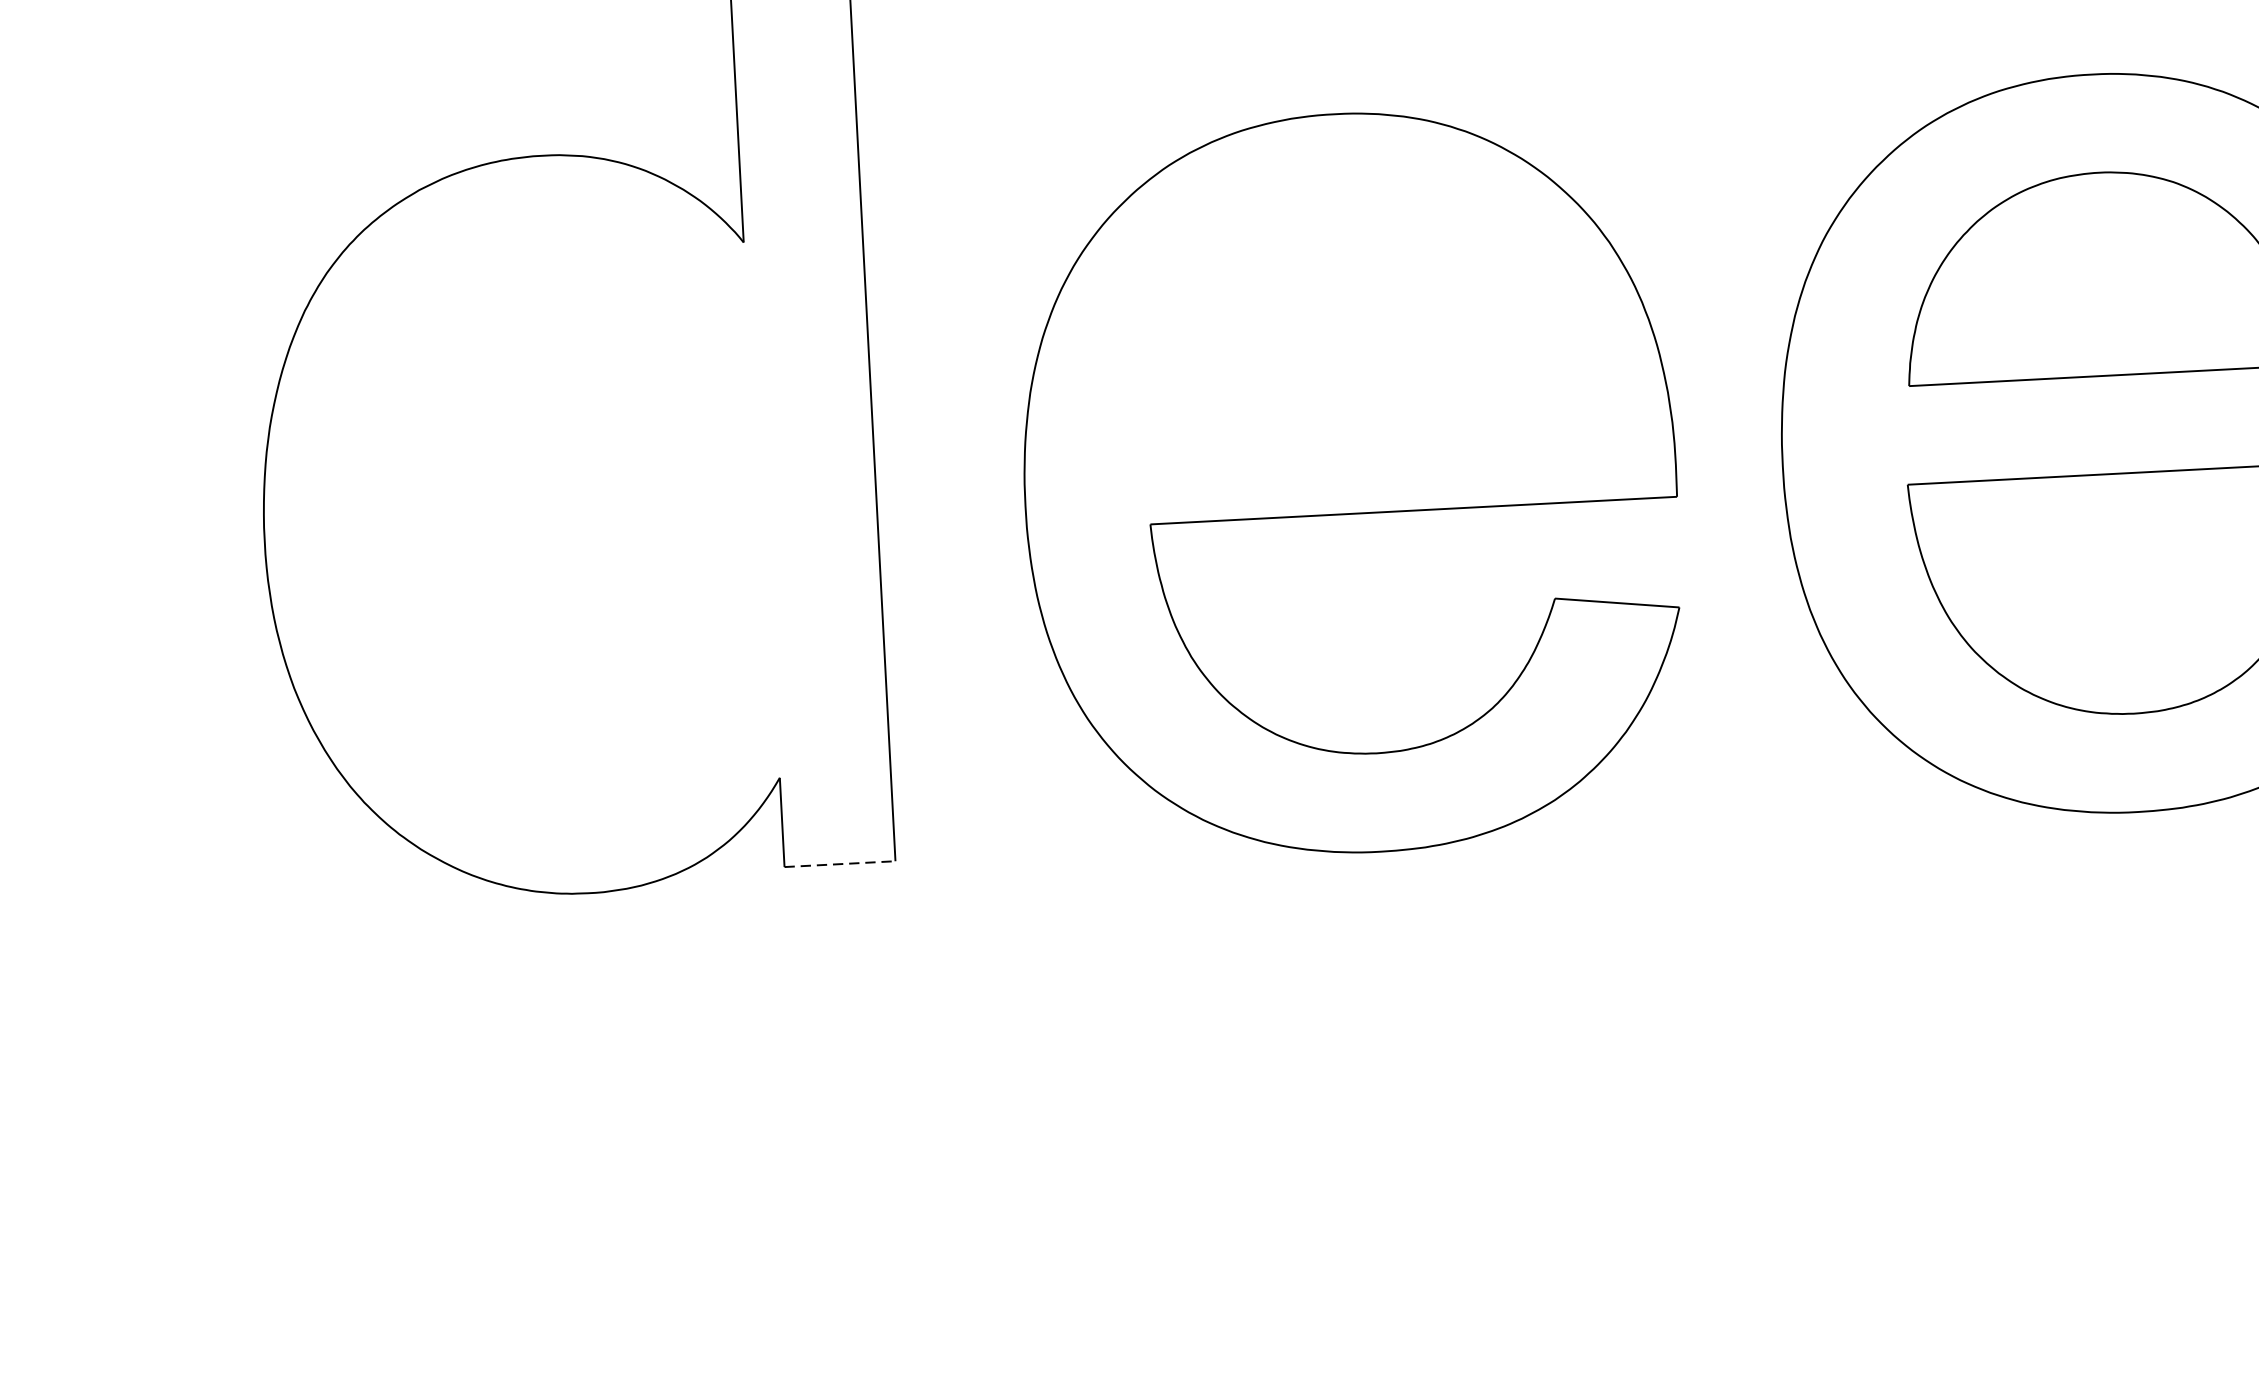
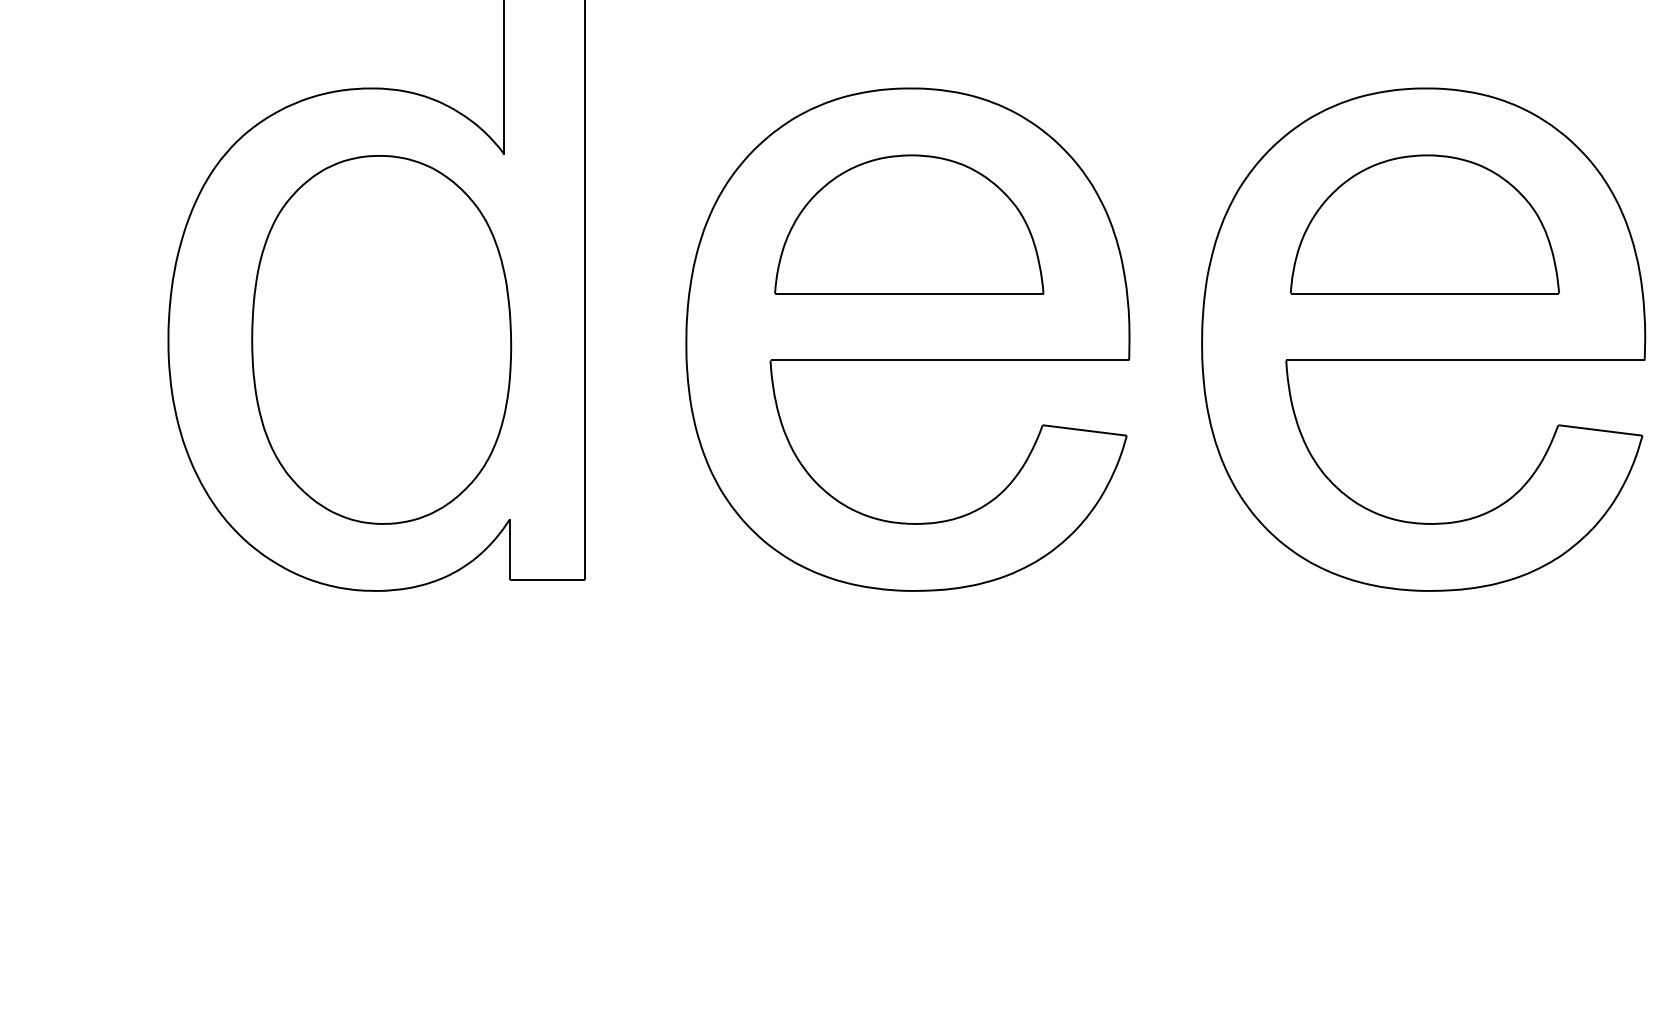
part: (1344, 314) -> (909, 224), added
part: (577, 523) -> (381, 339), added
line: (839, 864) -> (547, 580), dashed -> solid

